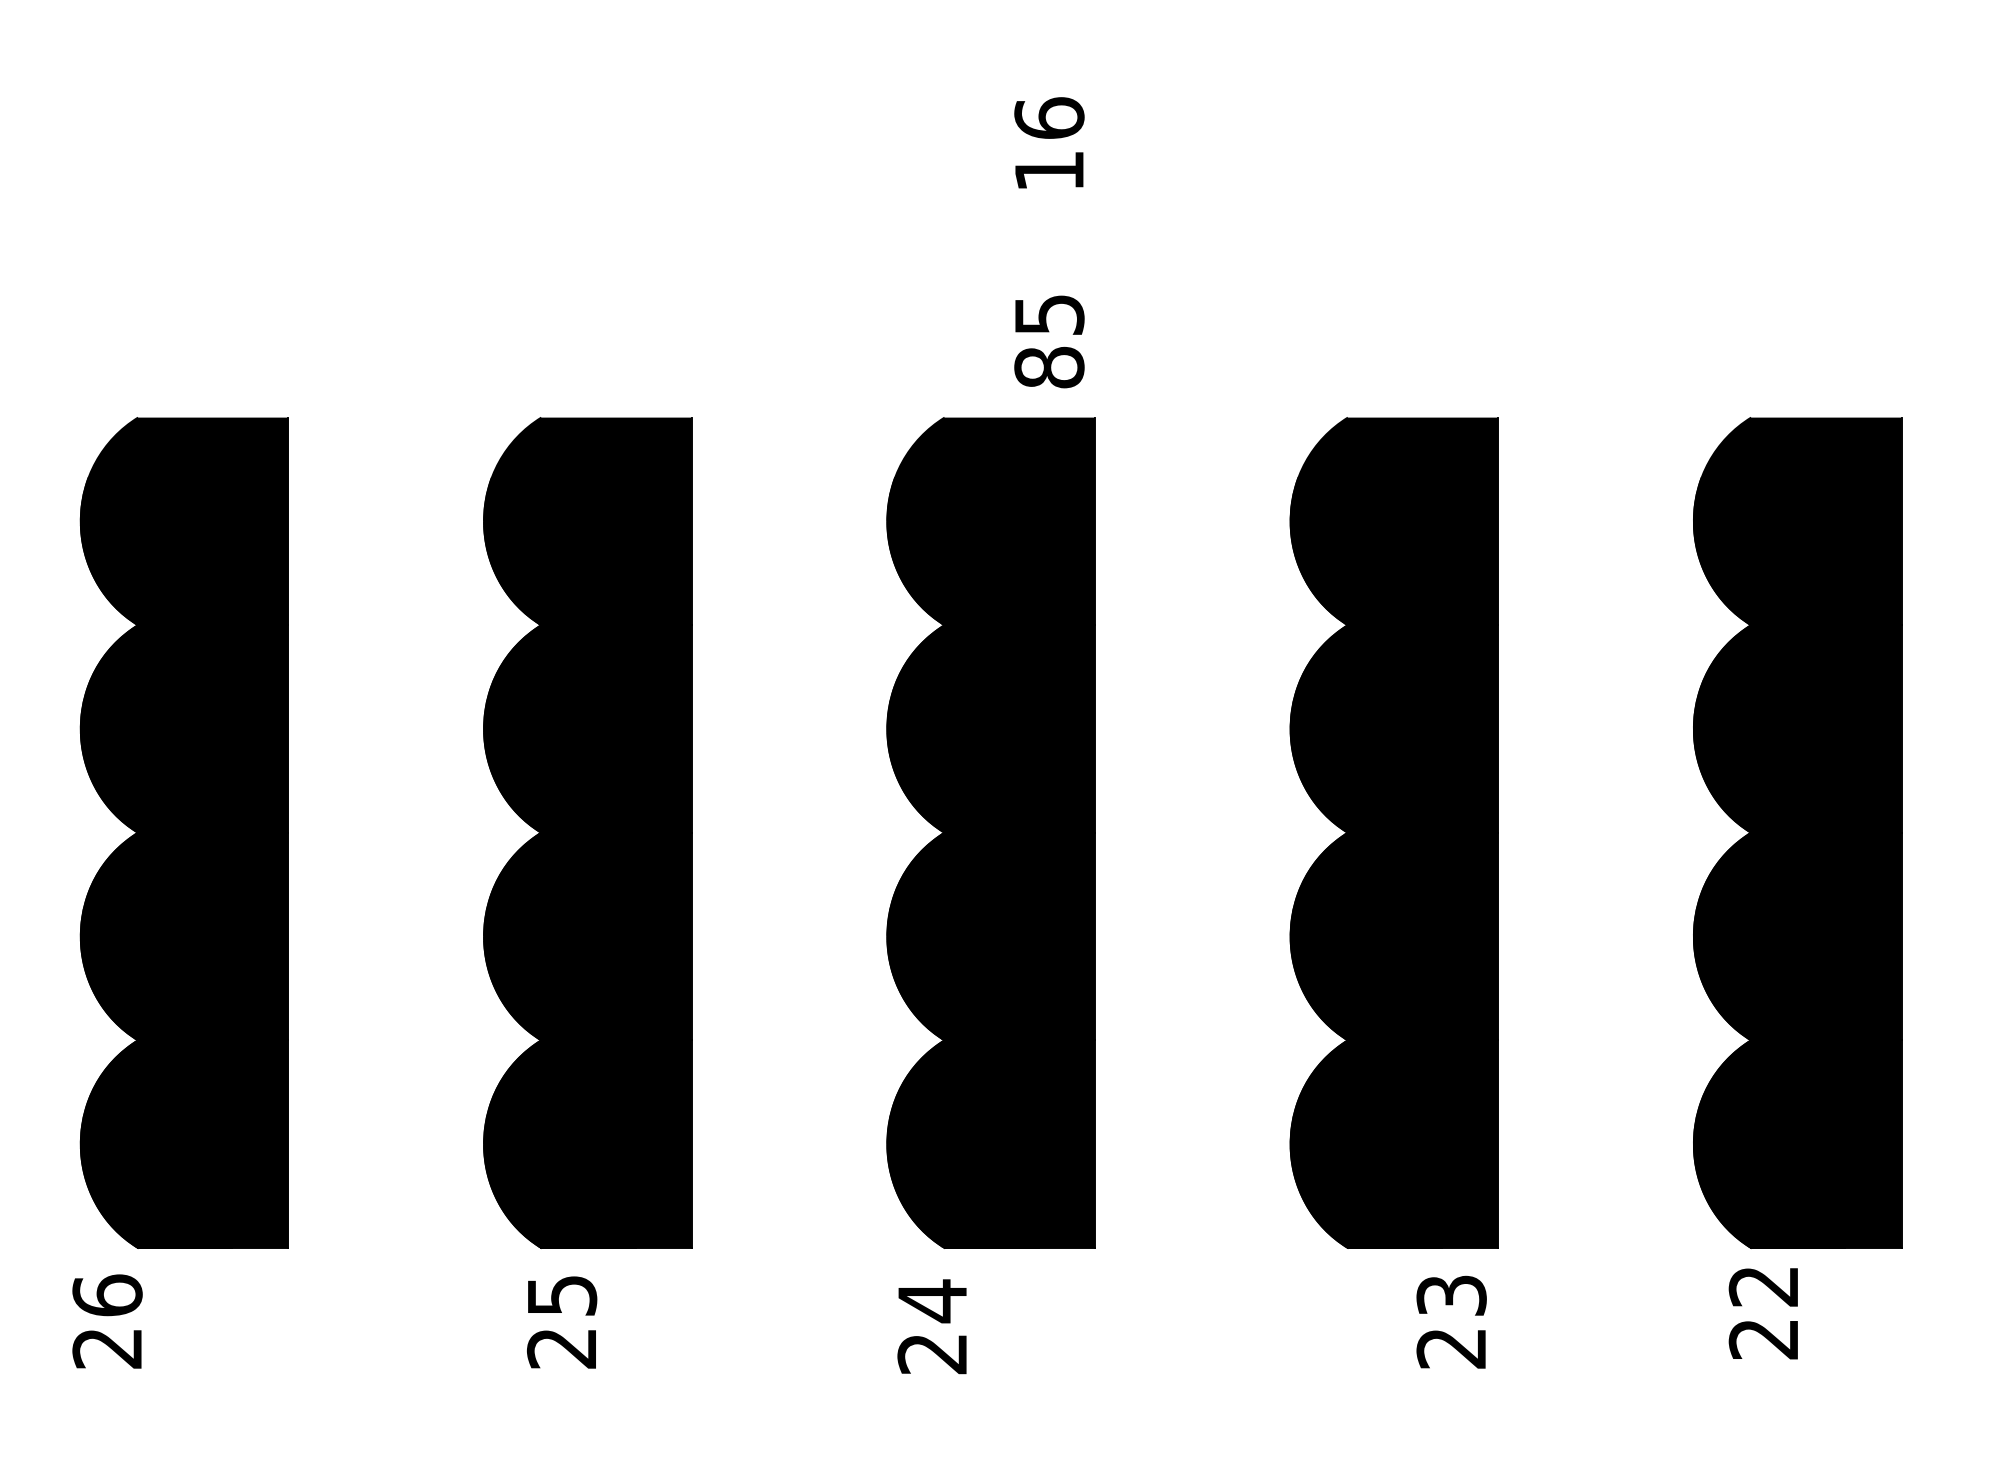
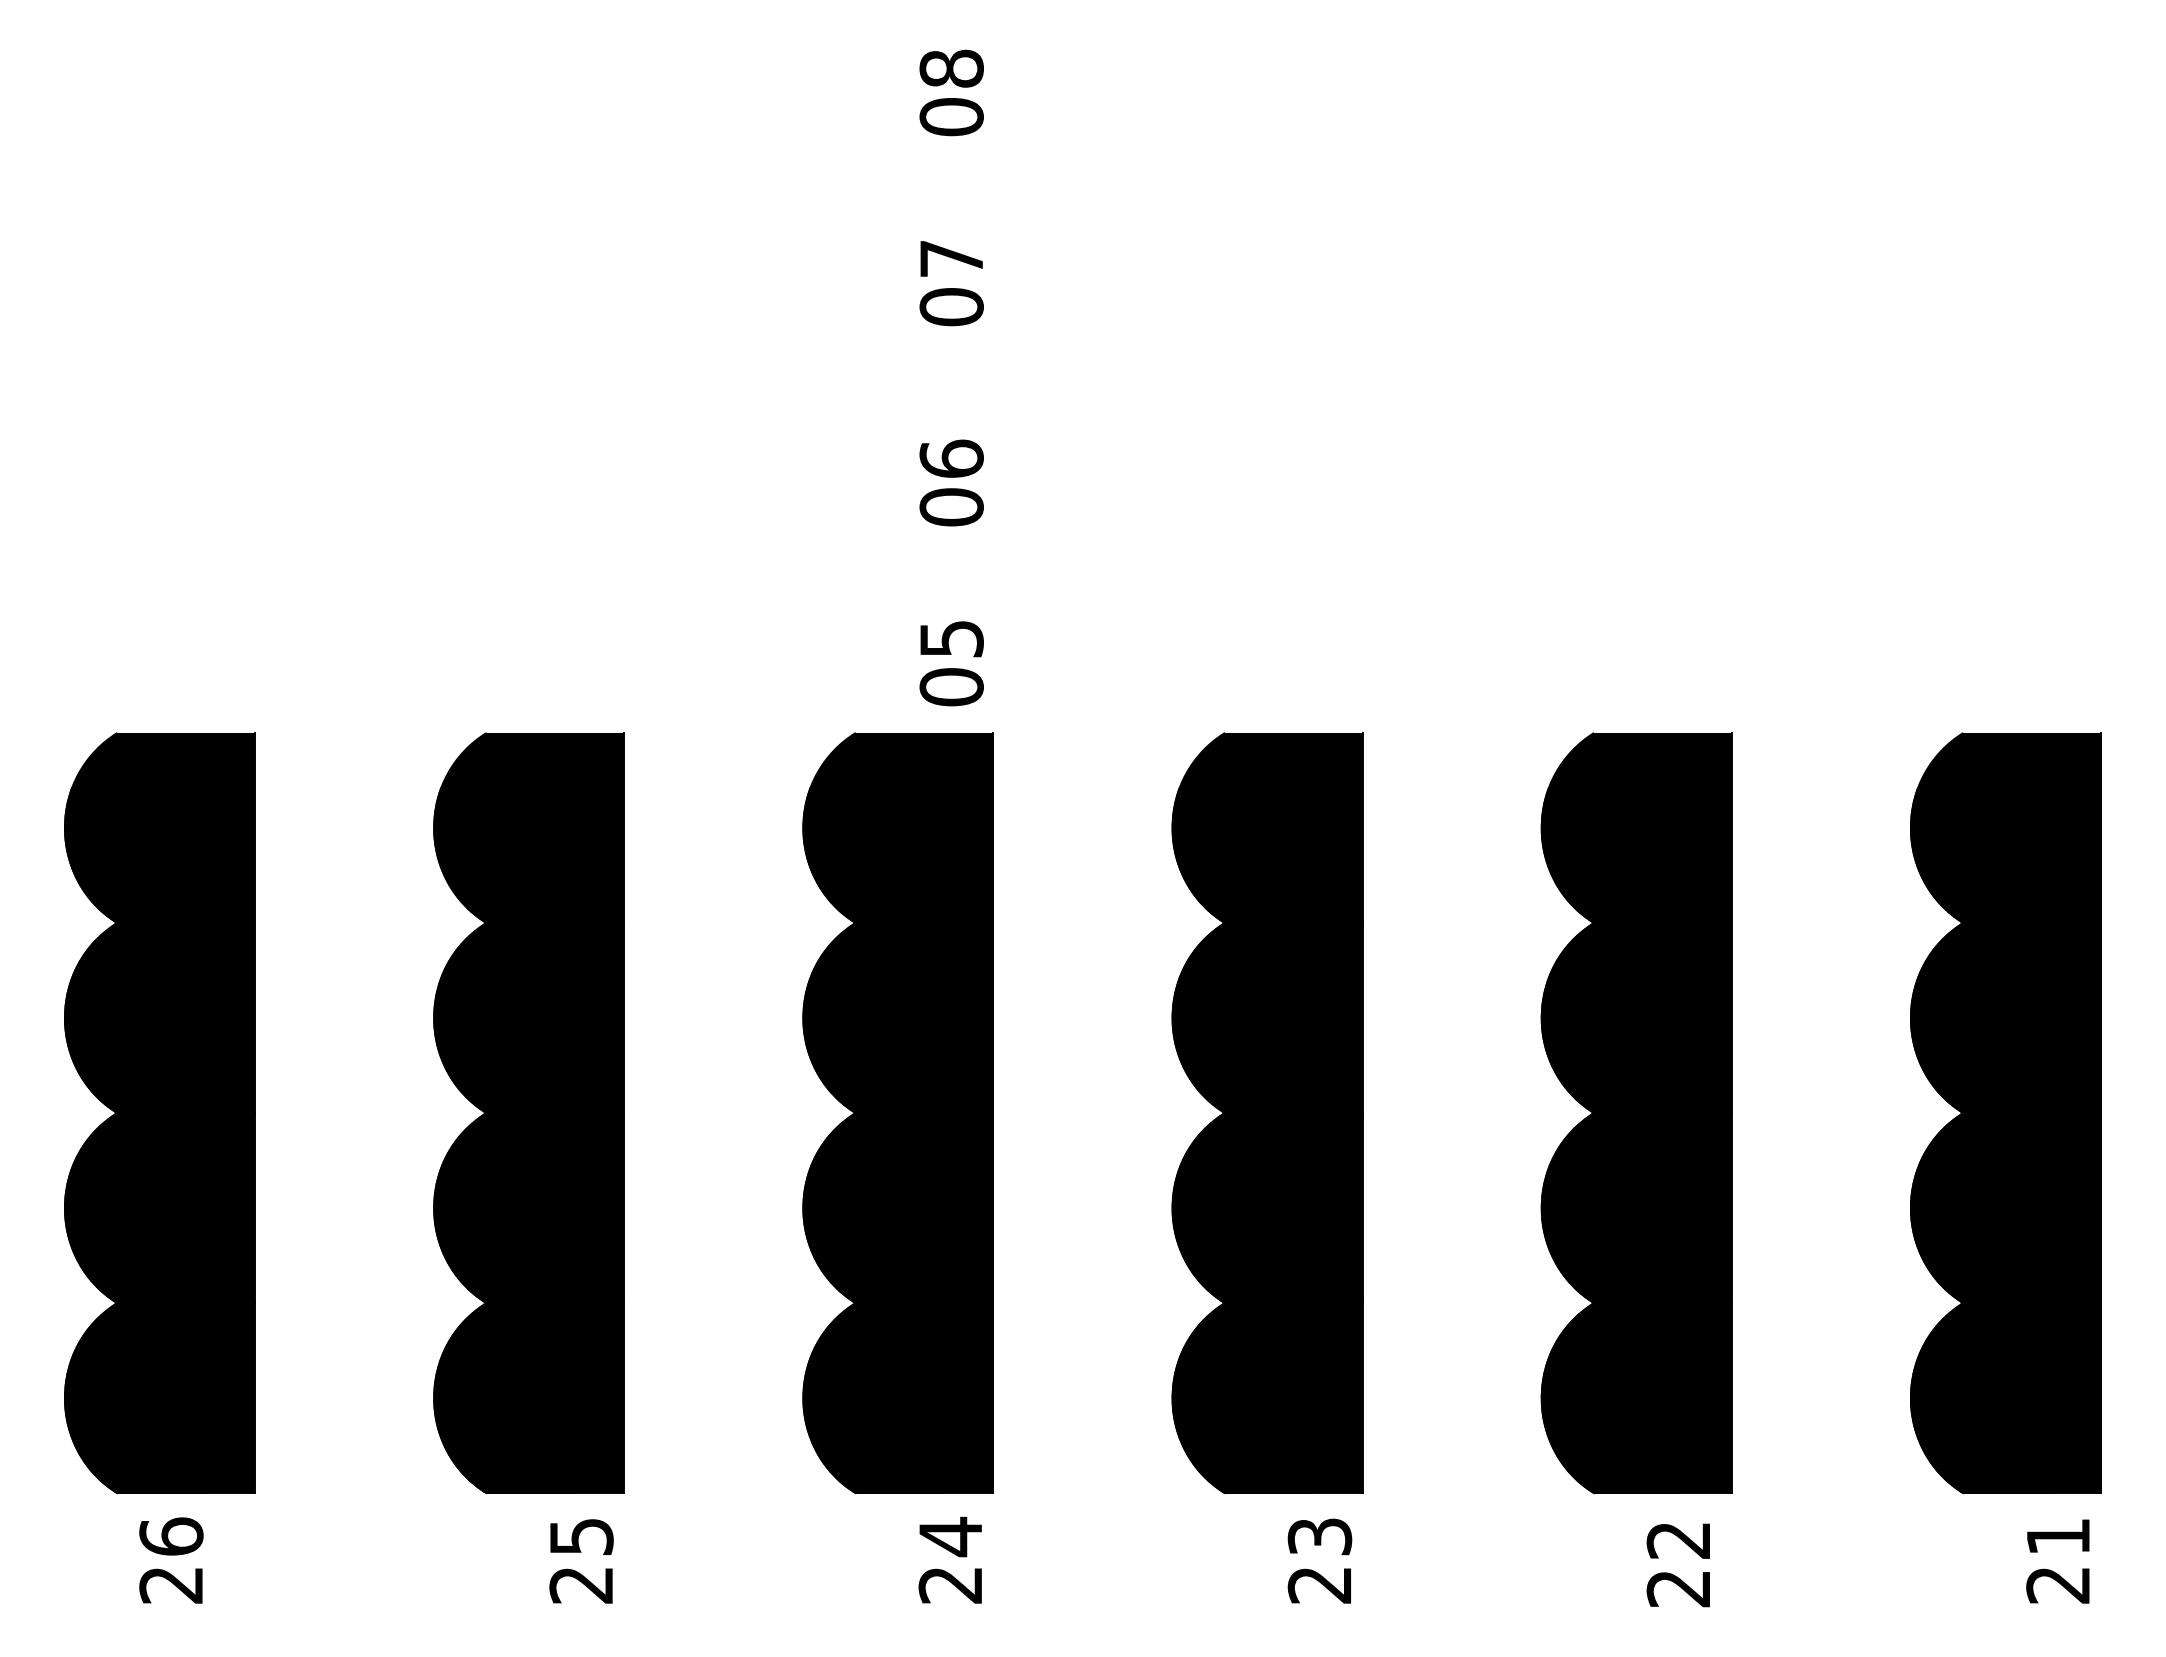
text: (1049, 171) -> (951, 507), 16 -> 06
text: (1049, 367) -> (951, 687), 85 -> 05
text: (1762, 1313) -> (1677, 1565), moved
text: (107, 1321) -> (171, 1560), moved
text: (562, 1322) -> (581, 1561), moved
text: (931, 1325) -> (949, 1559), moved

